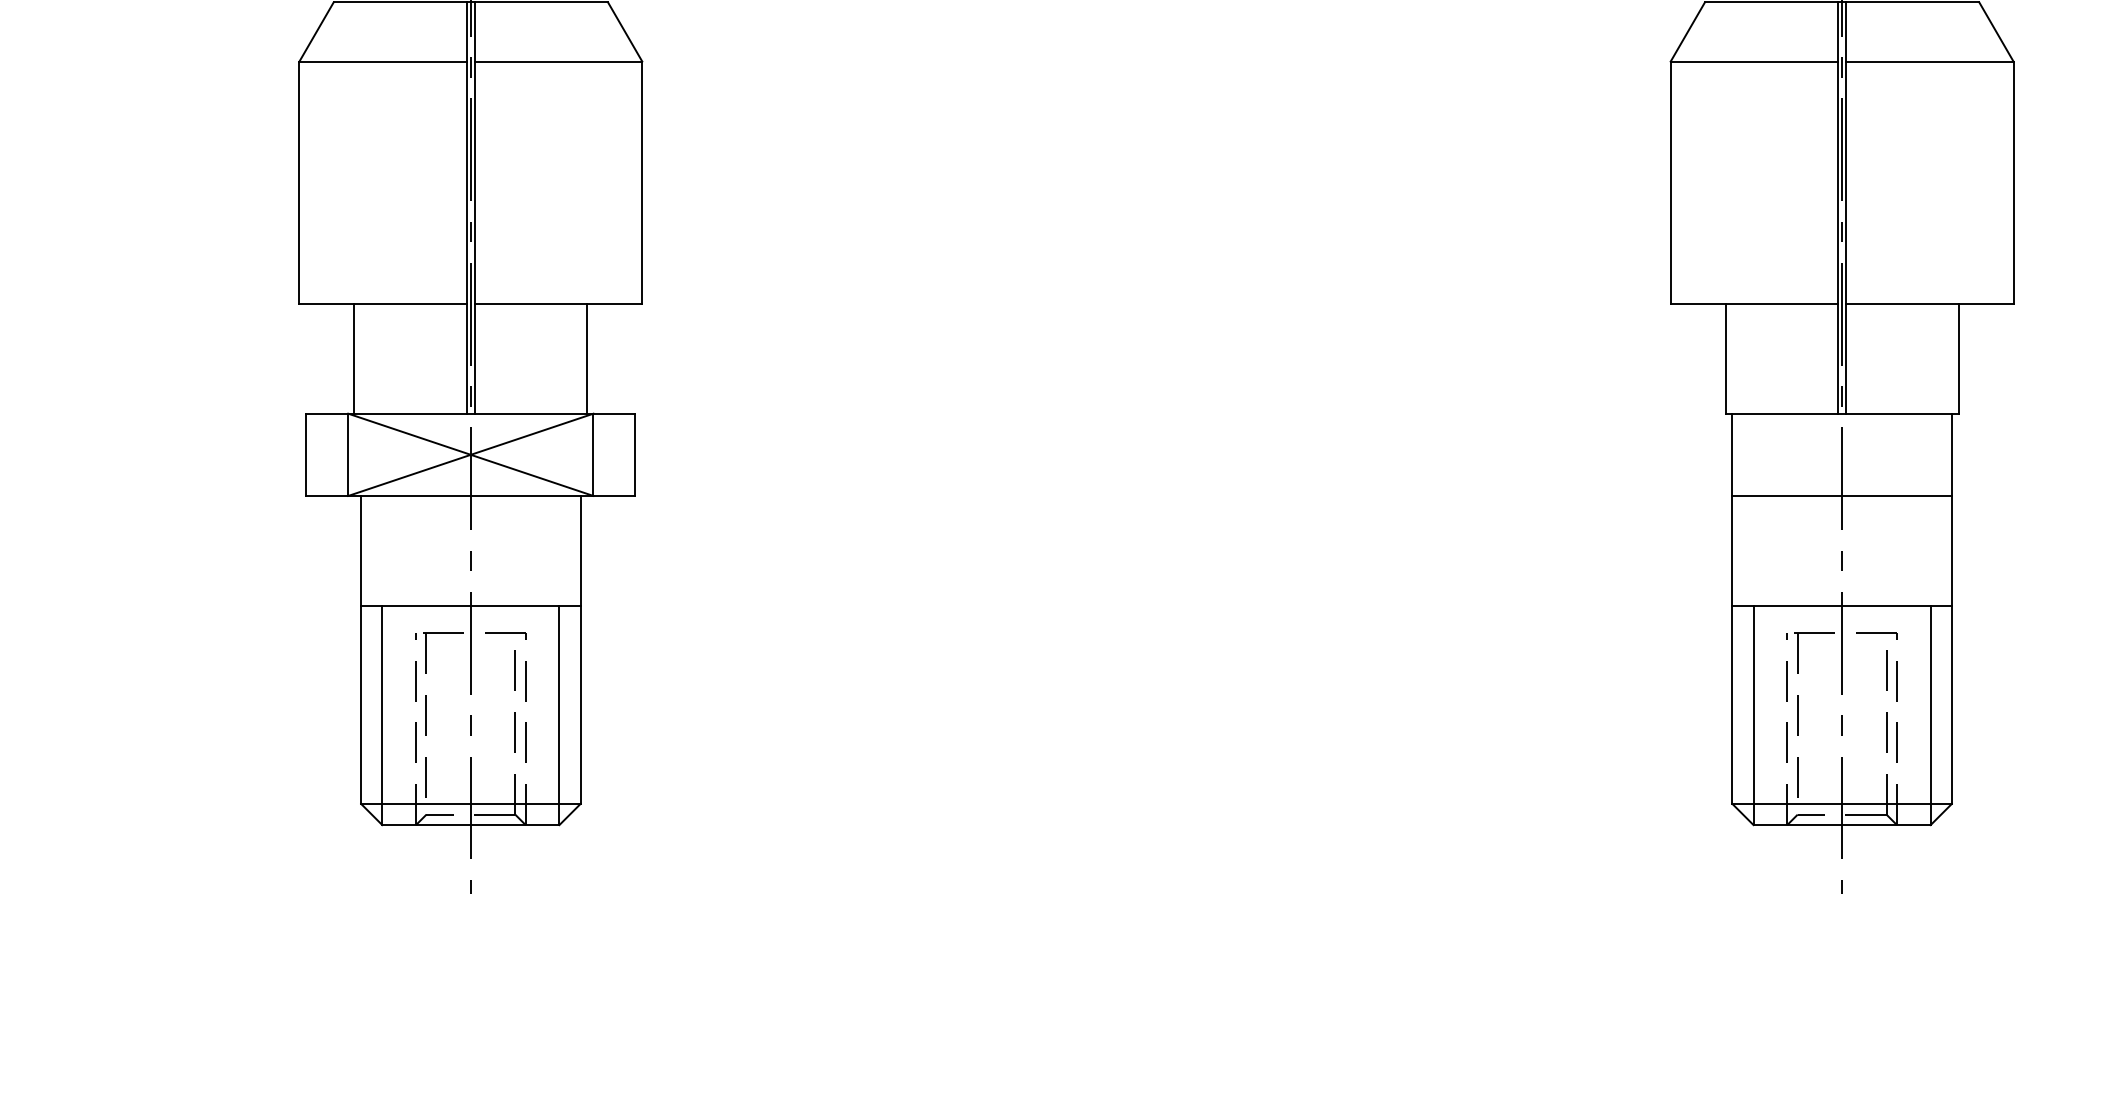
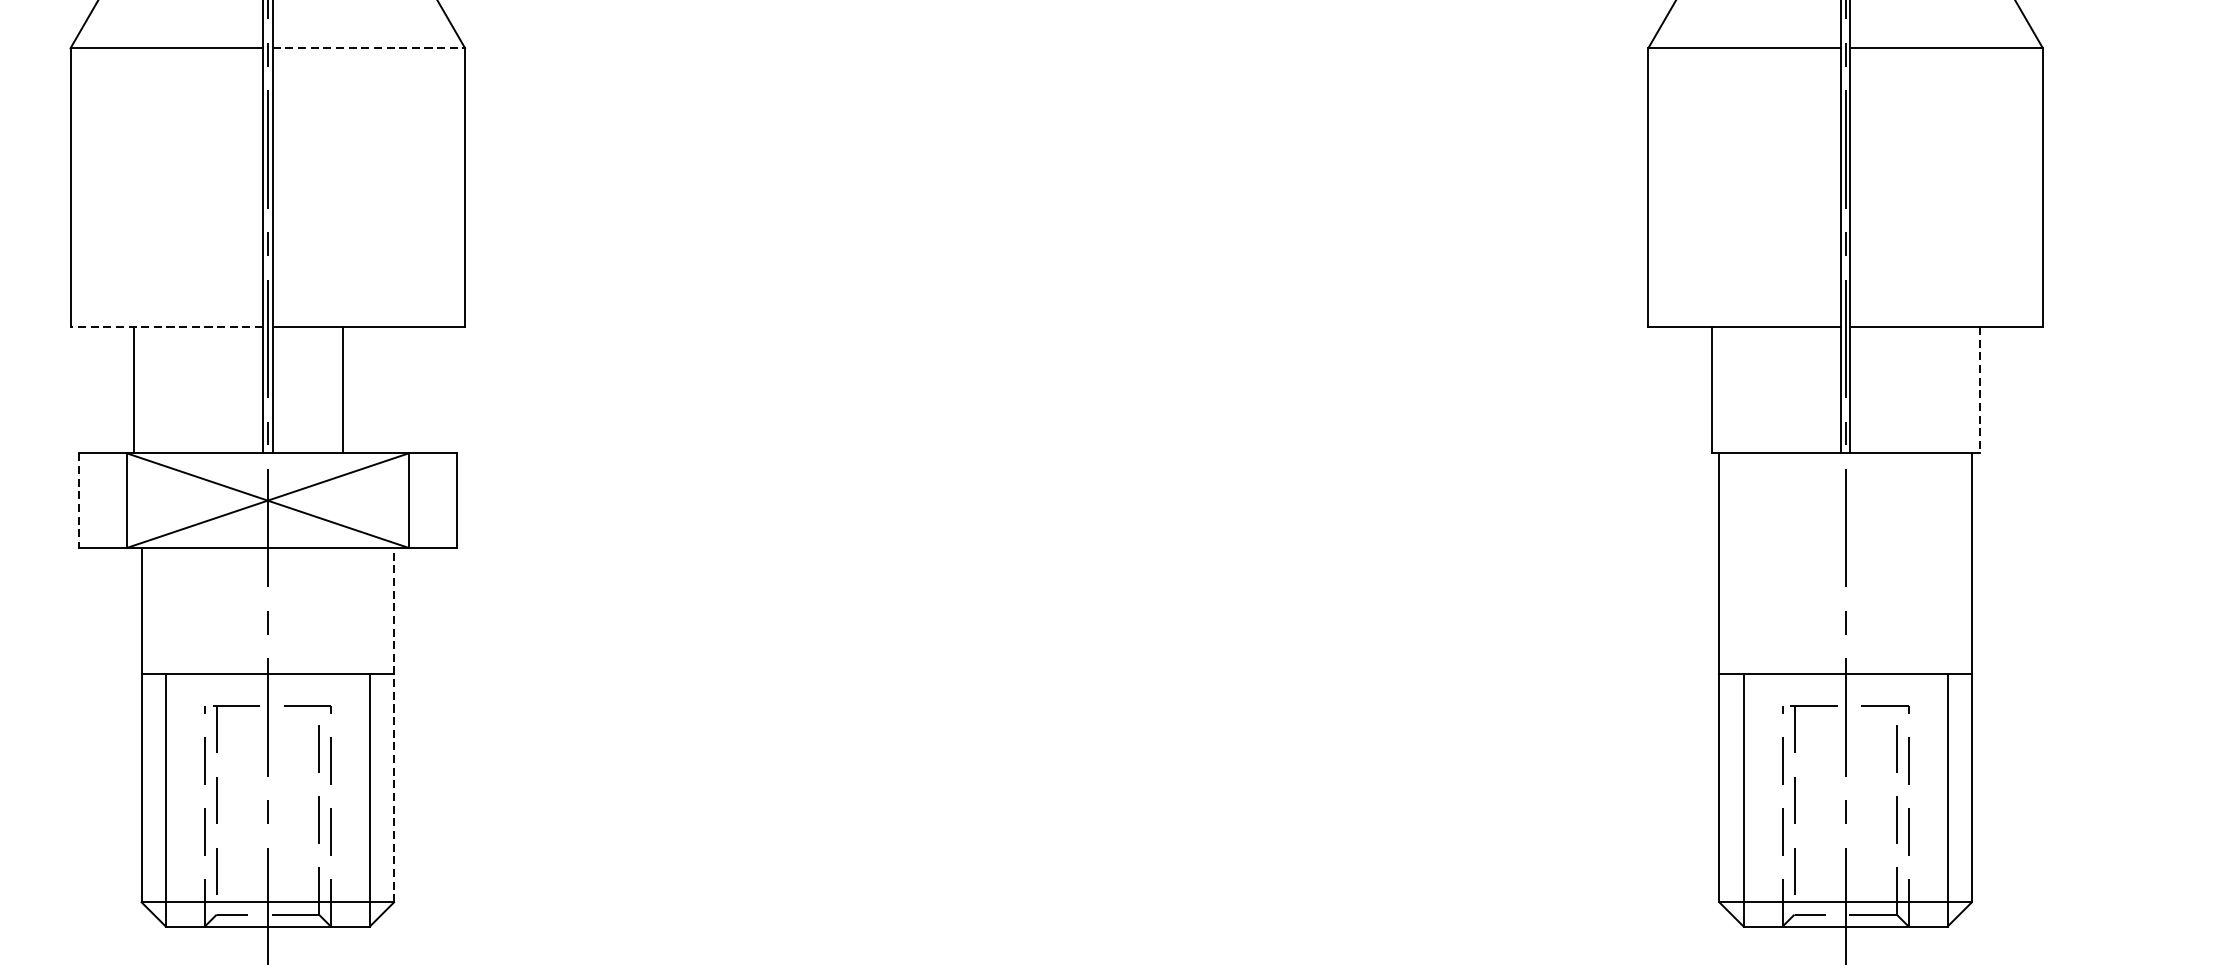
line: (558, 61) -> (368, 48), solid -> dashed
line: (383, 304) -> (167, 327), solid -> dashed
line: (587, 358) -> (343, 389), moved
line: (1958, 358) -> (1979, 389), solid -> dashed
line: (306, 455) -> (78, 501), solid -> dashed
line: (1841, 495) -> (1844, 547), removed
line: (580, 649) -> (393, 724), solid -> dashed

